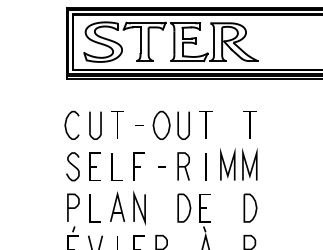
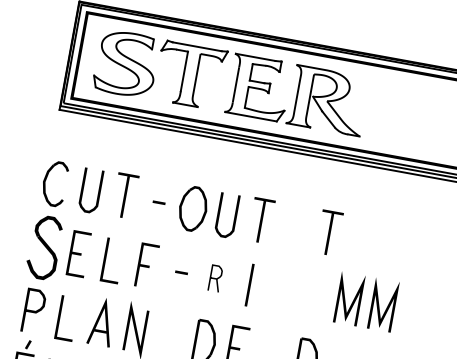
part: (238, 164) -> (365, 302), moved
part: (72, 166) -> (43, 247), size x1.4
part: (183, 166) -> (215, 278), size x0.6

